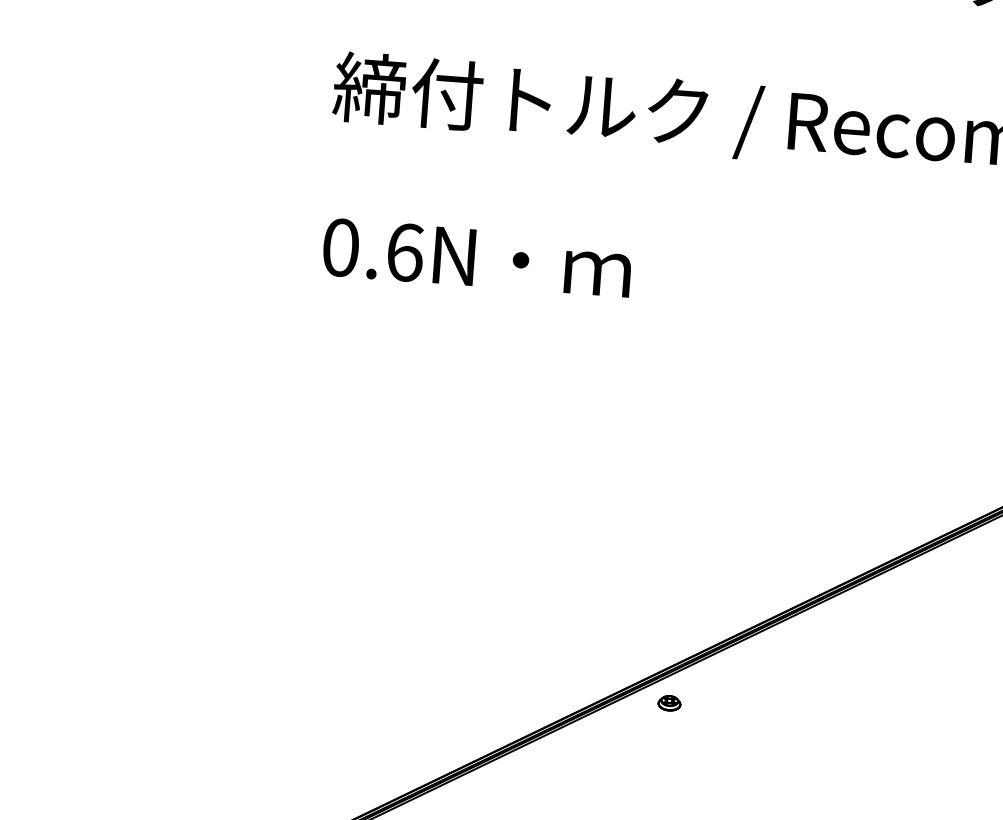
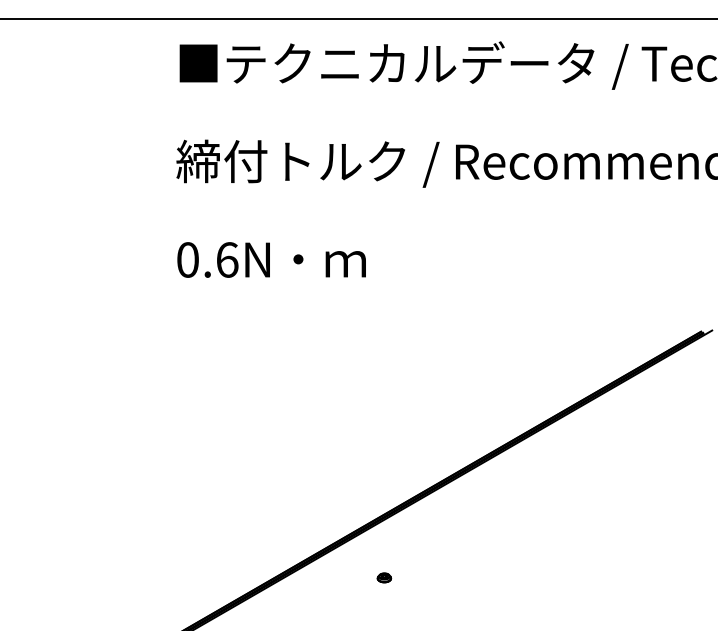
part: (669, 702) -> (384, 577), moved

